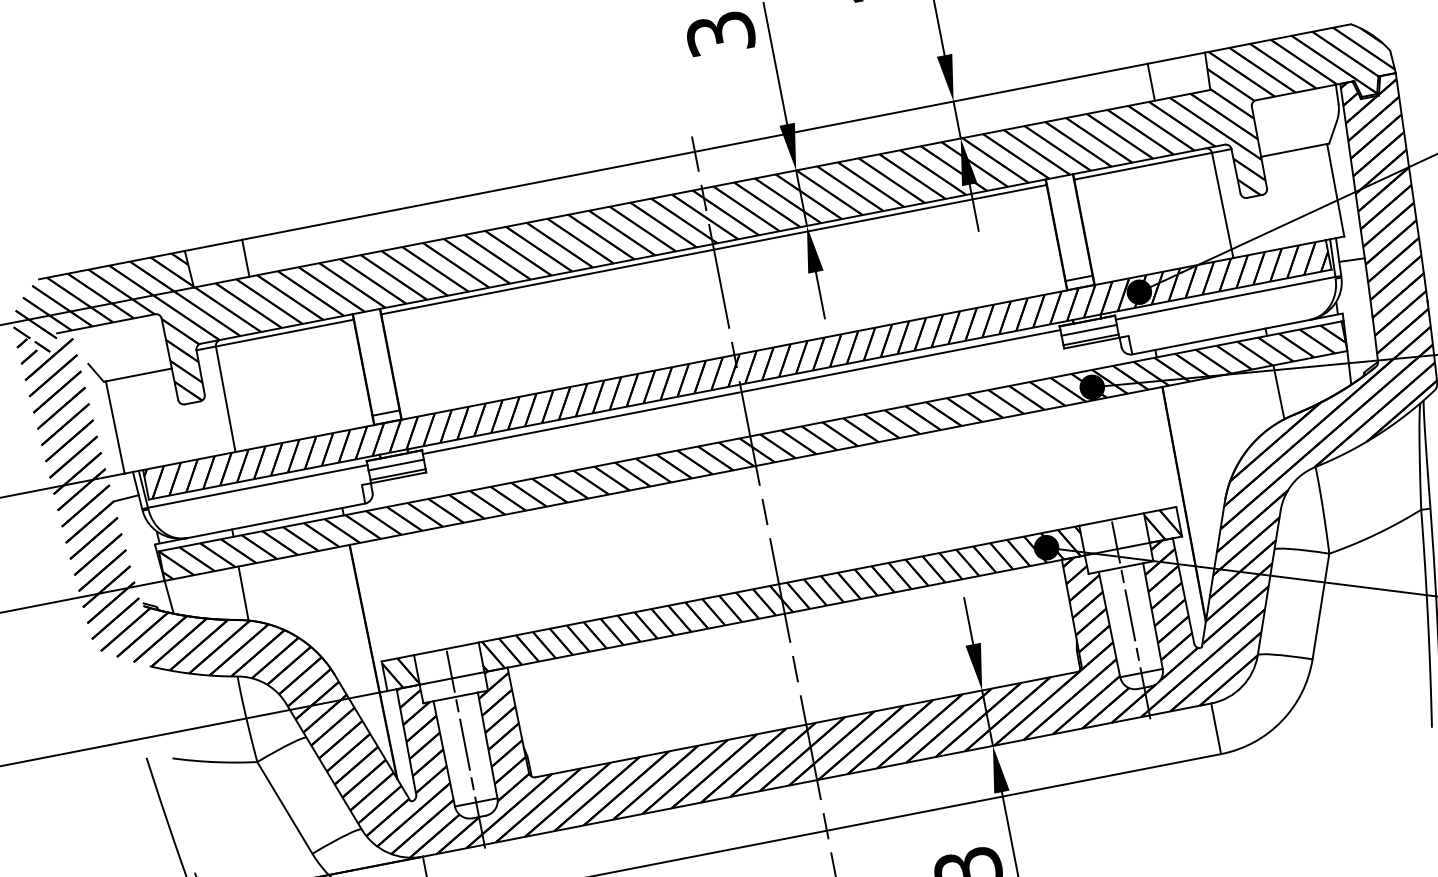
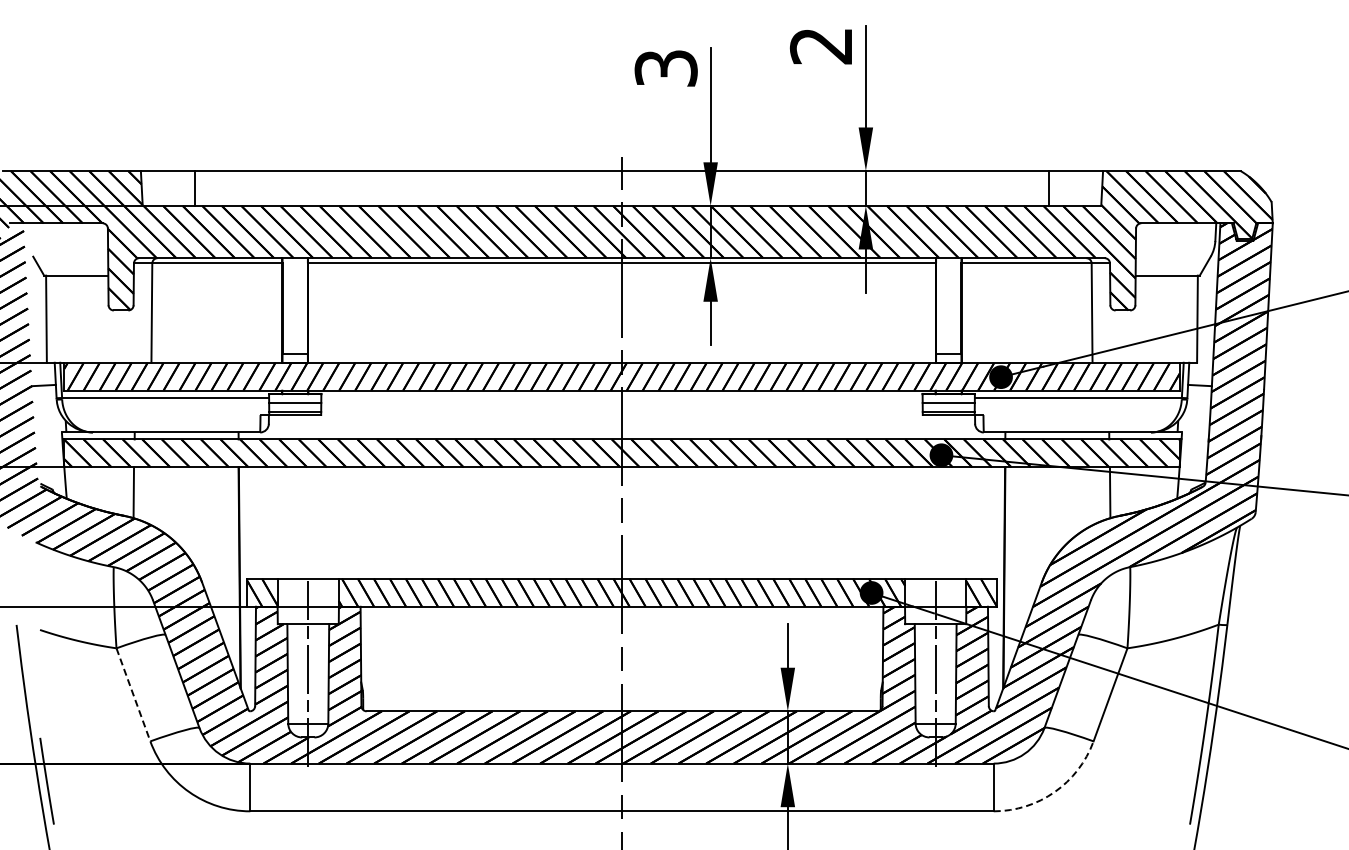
line: (741, 392) -> (621, 397), removed
arc: (1281, 721) -> (1054, 792), solid -> dashed
line: (284, 807) -> (133, 694), solid -> dashed

